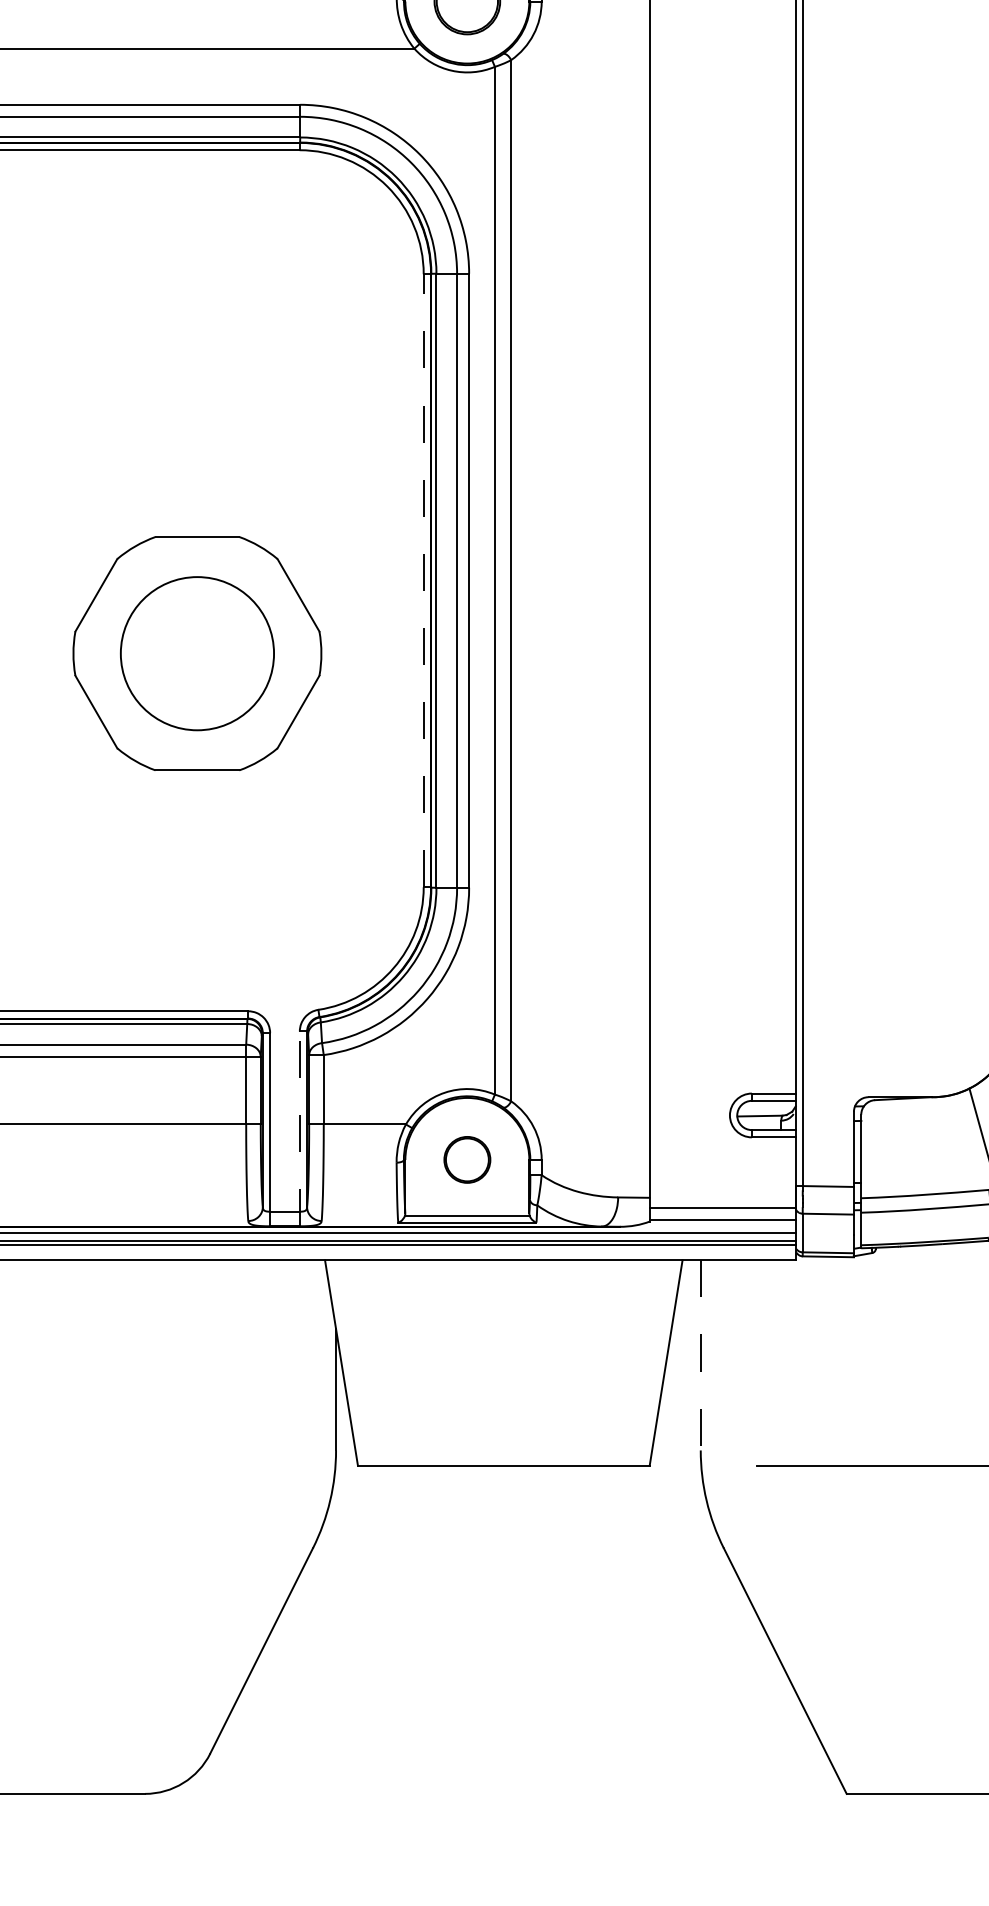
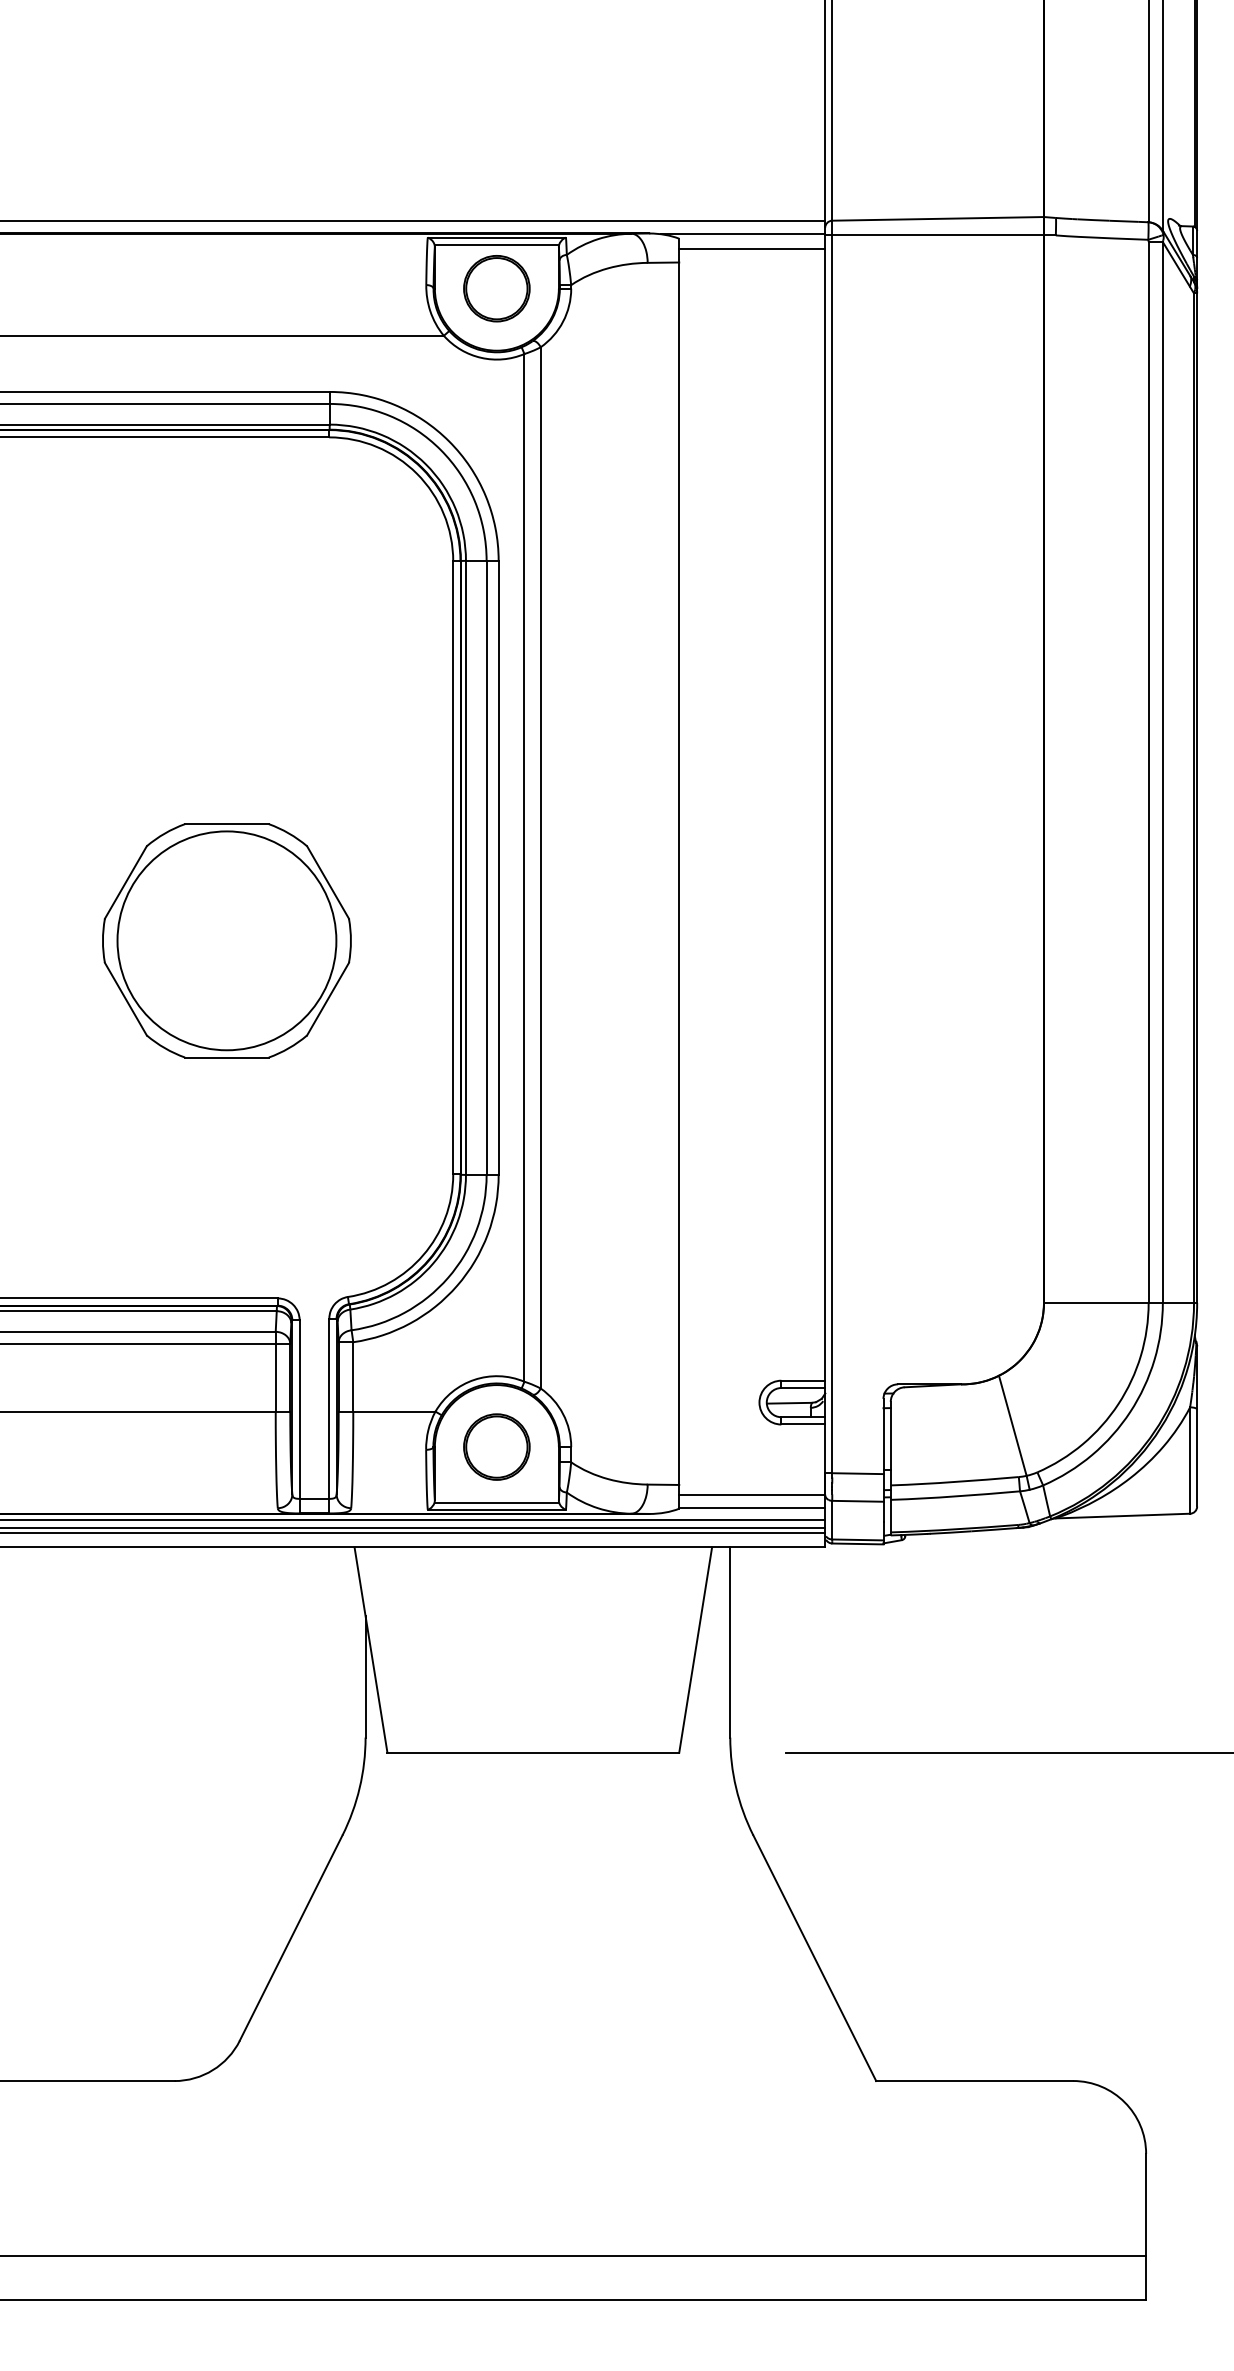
line: (423, 580) -> (453, 867), dashed -> solid
circle: (196, 653) -> (226, 940), size x1.43
line: (299, 1128) -> (329, 1415), dashed -> solid
part: (466, 1159) -> (496, 1446), size x1.43
line: (700, 1356) -> (730, 1643), dashed -> solid

